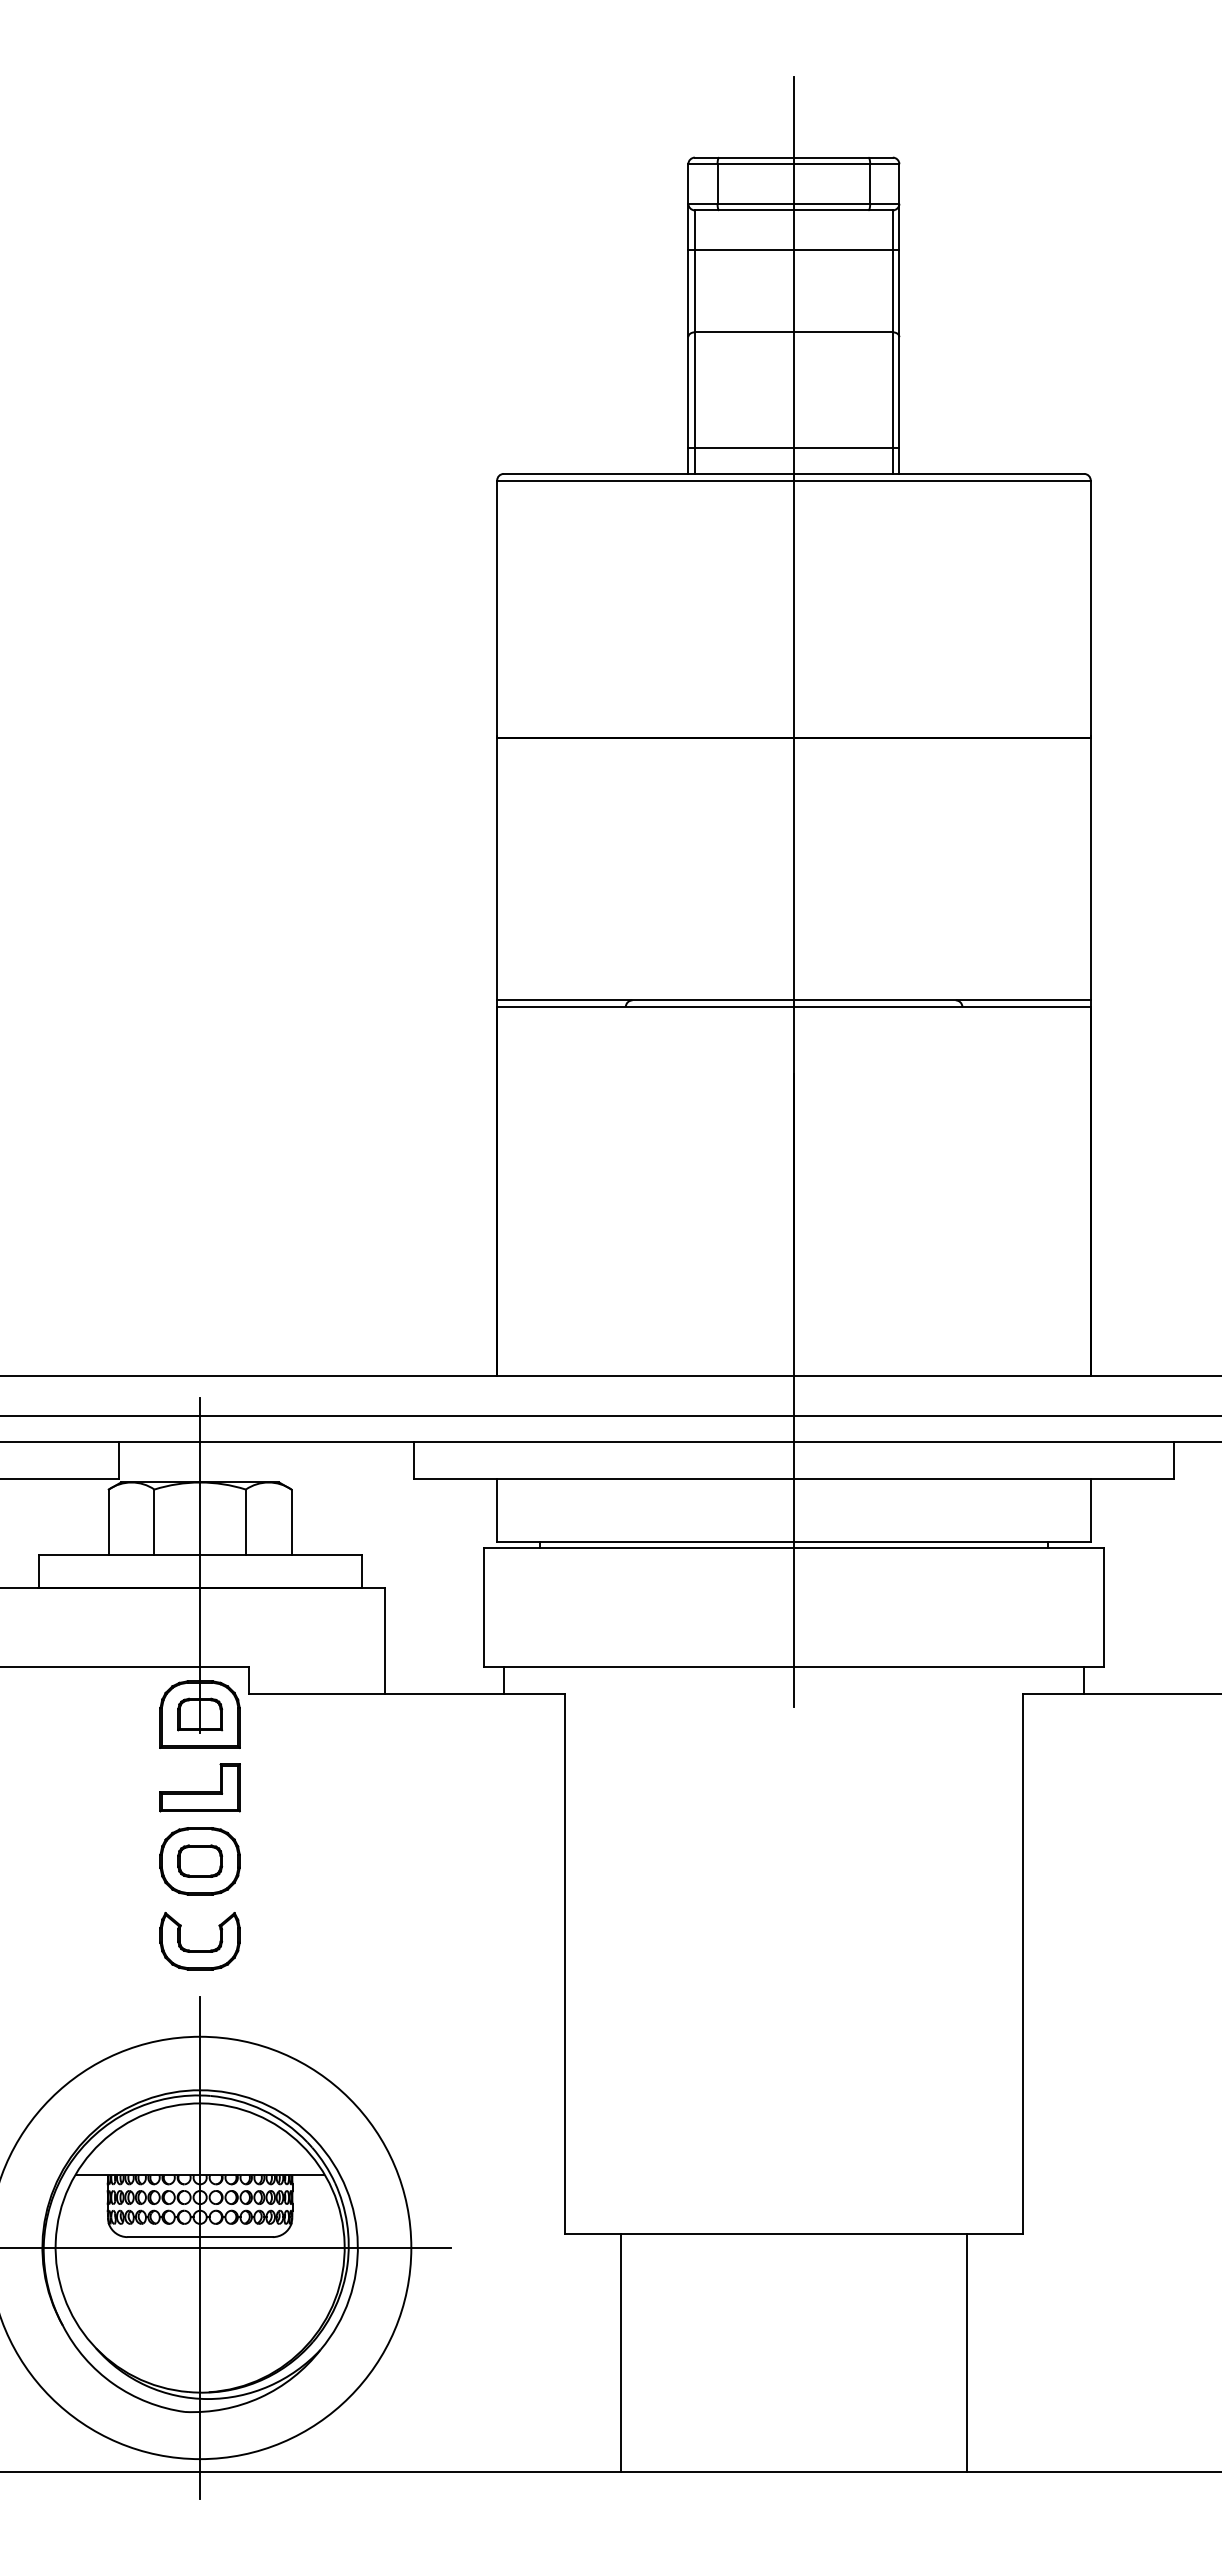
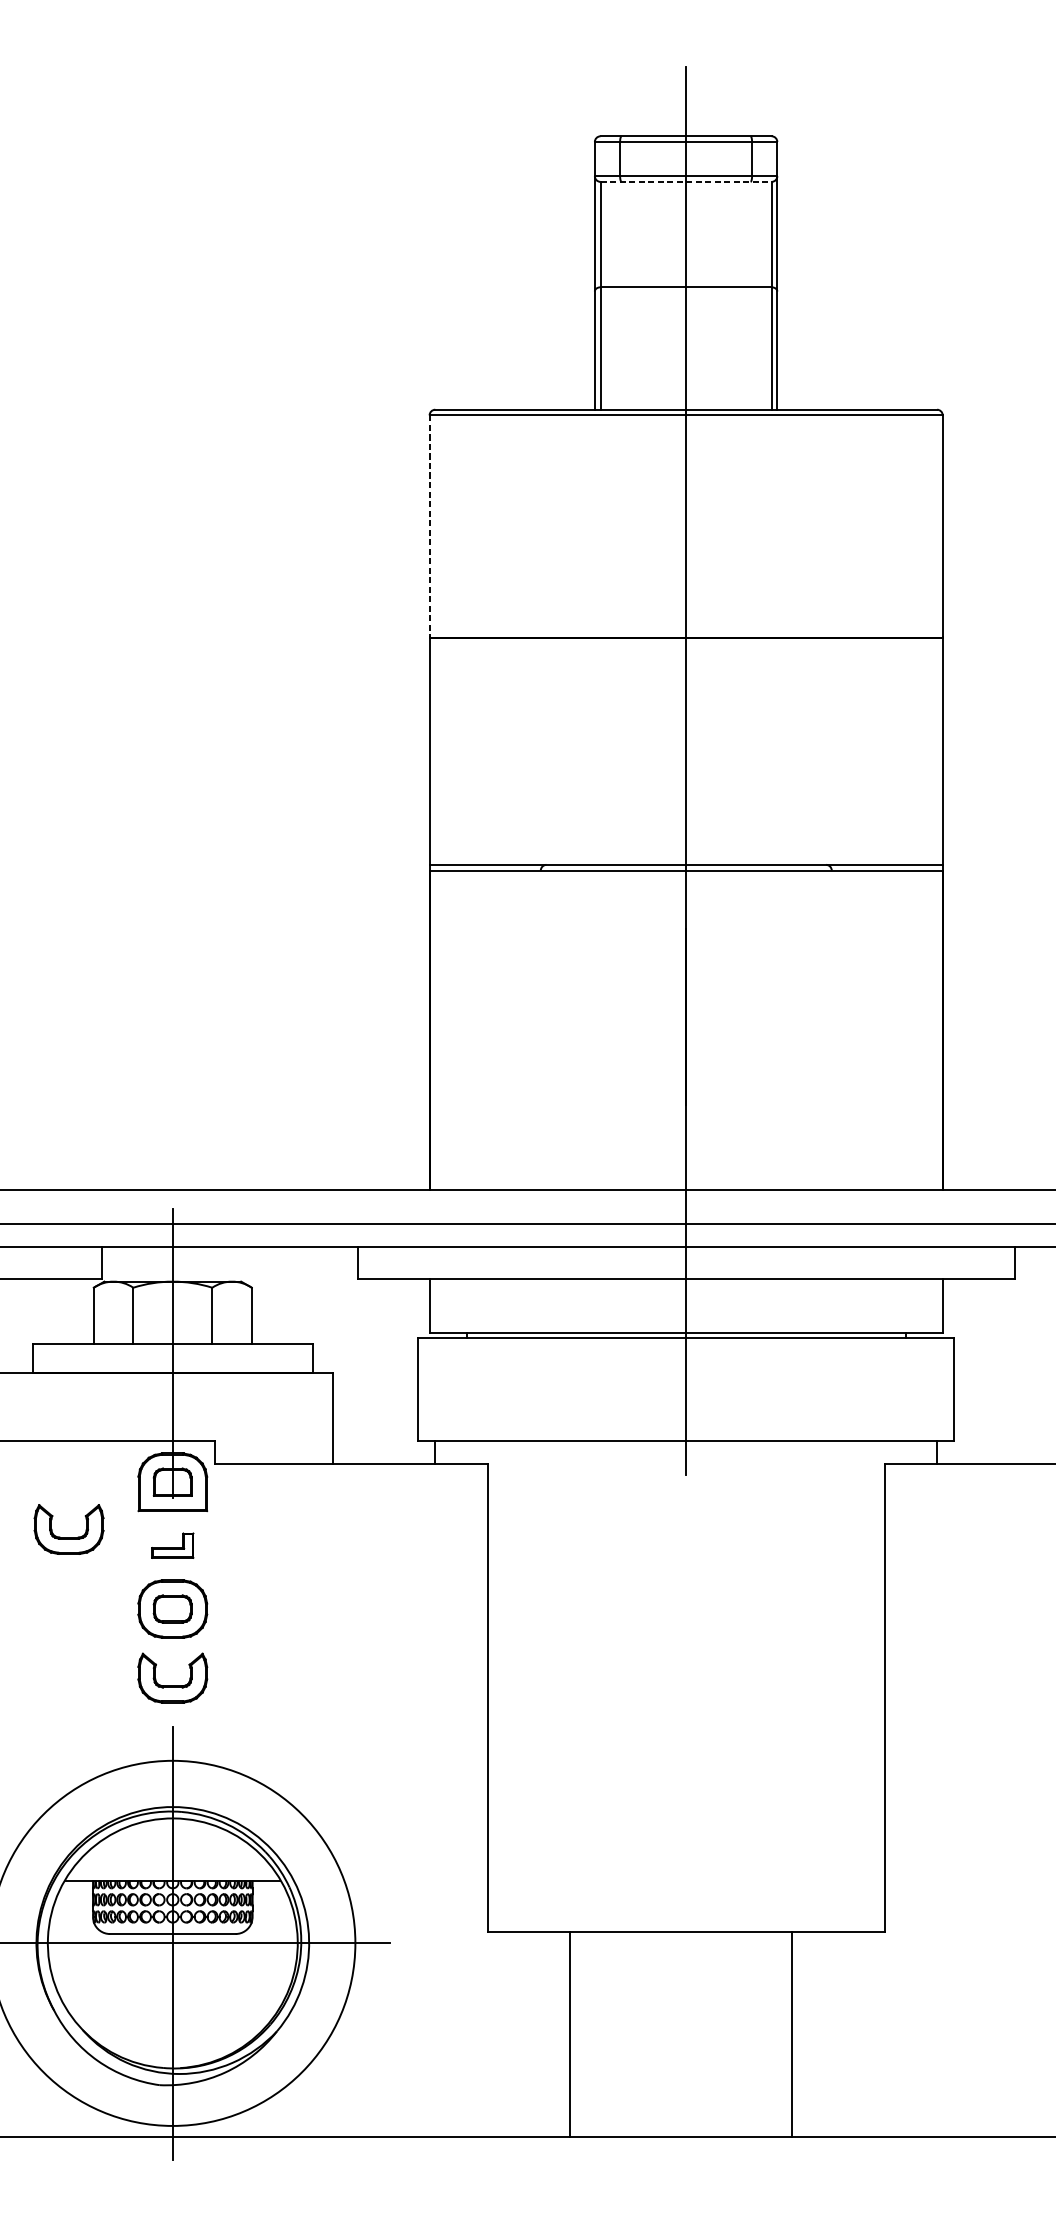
line: (793, 210) -> (685, 182), solid -> dashed
line: (793, 249) -> (685, 215), removed
line: (793, 447) -> (685, 386), removed
line: (497, 609) -> (429, 526), solid -> dashed
part: (79, 1778) -> (68, 1537), added
part: (199, 1787) -> (172, 1545), size x0.6
line: (621, 2353) -> (569, 2034), moved
line: (966, 2353) -> (792, 2034), moved

